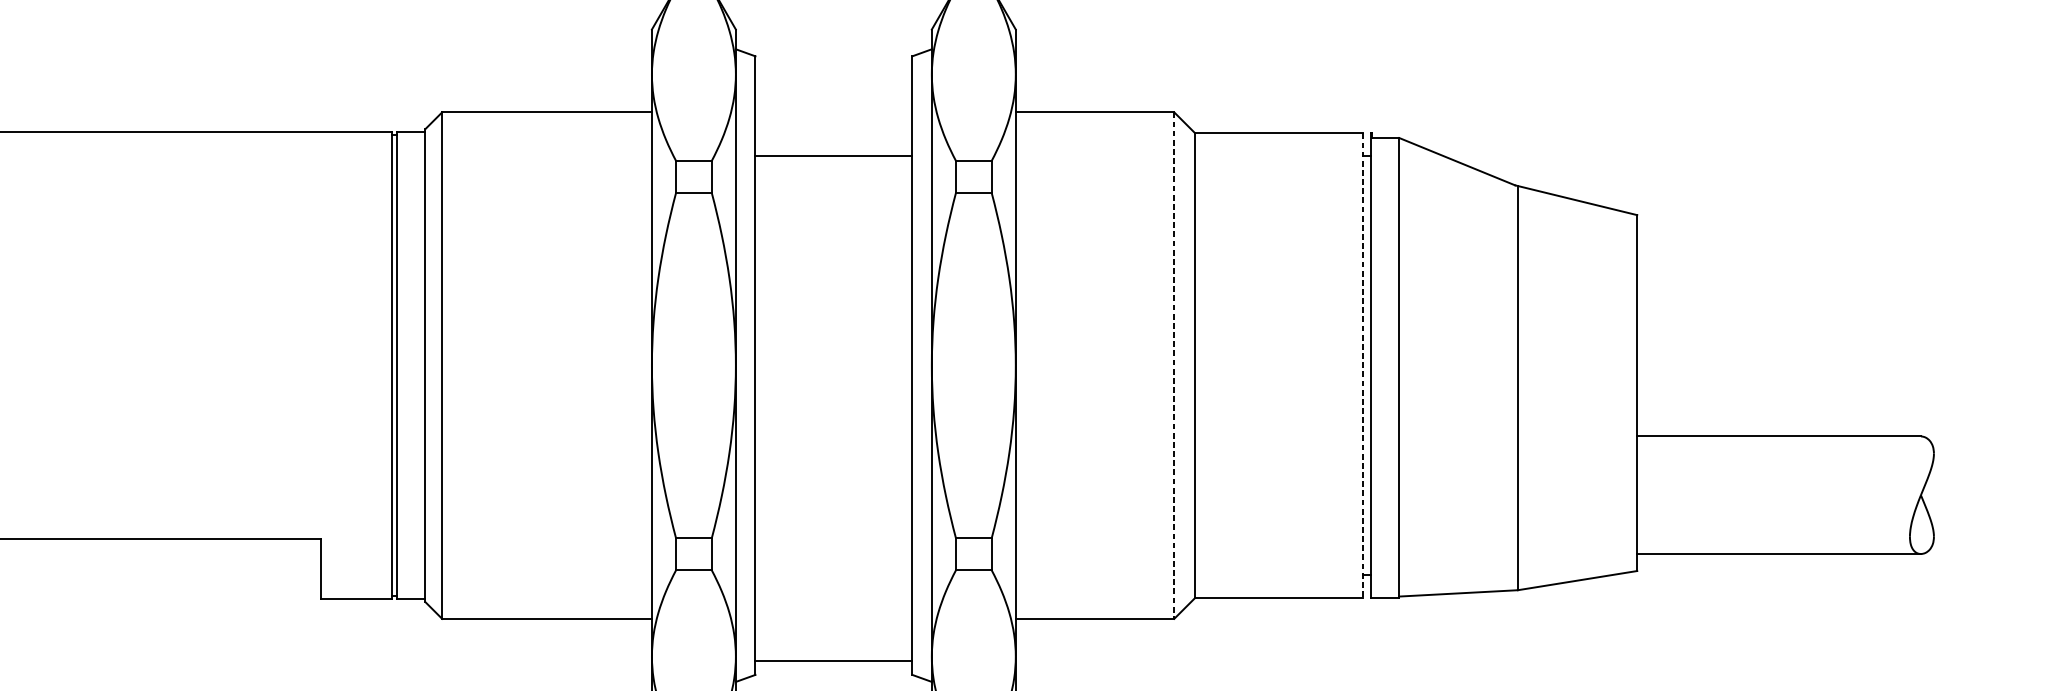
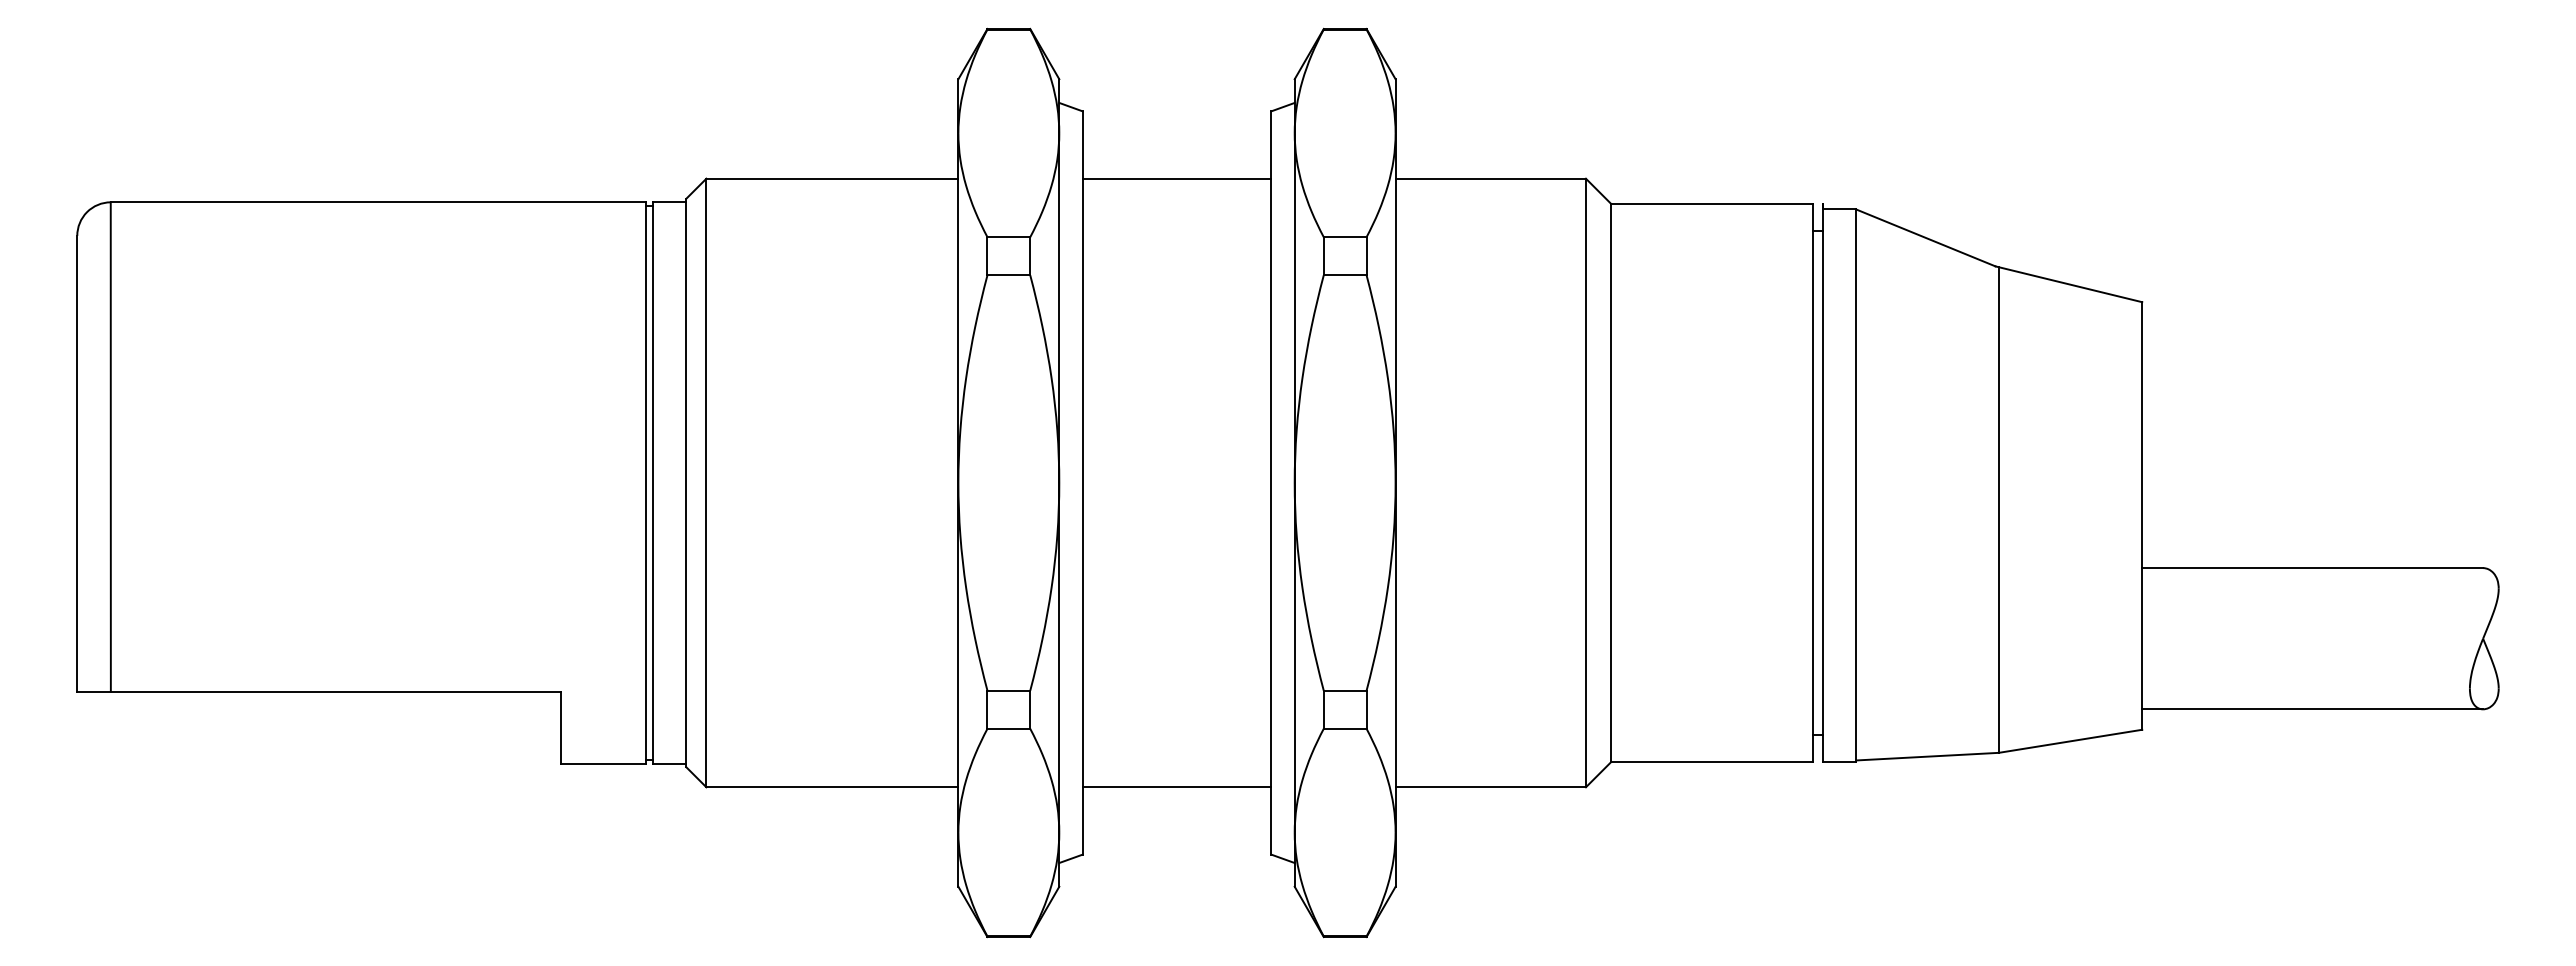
line: (833, 156) -> (1176, 178), moved
line: (1173, 366) -> (1585, 483), dashed -> solid
line: (1362, 366) -> (1812, 483), dashed -> solid
line: (833, 660) -> (1176, 787), moved

